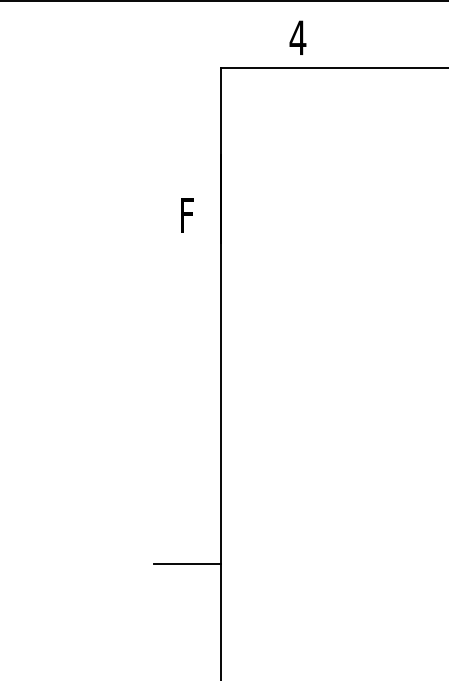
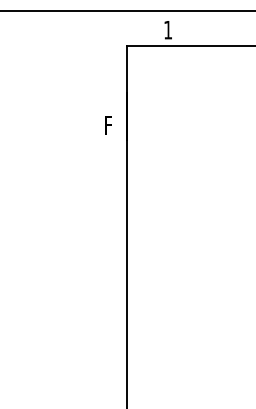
text: (296, 38) -> (167, 30), 4 -> 1
line: (186, 563) -> (108, 312), removed

